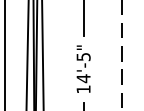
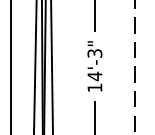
text: (83, 57) -> (94, 53), 14'-5" -> 14'-3"

